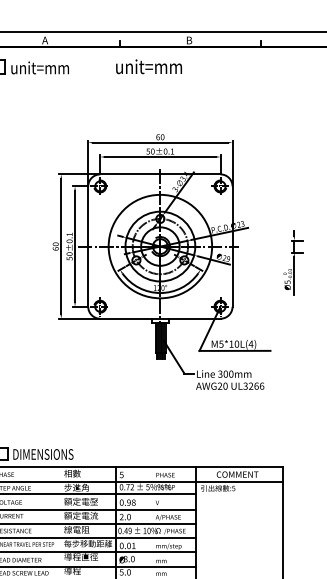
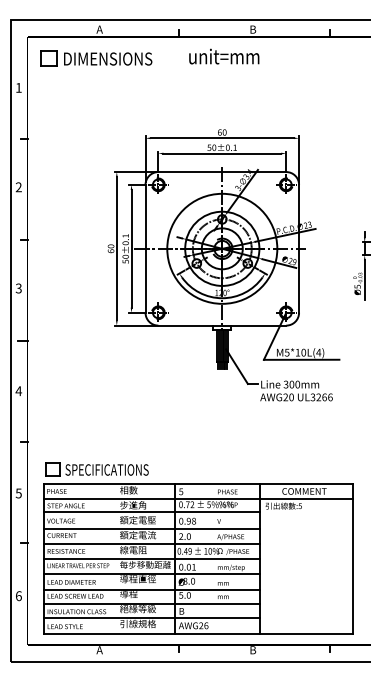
text: (149, 66) -> (224, 56), moved
text: (52, 67) -> (107, 58), unit=mm -> DIMENSIONS
text: (51, 454) -> (106, 469), DIMENSIONS -> SPECIFICATIONS

